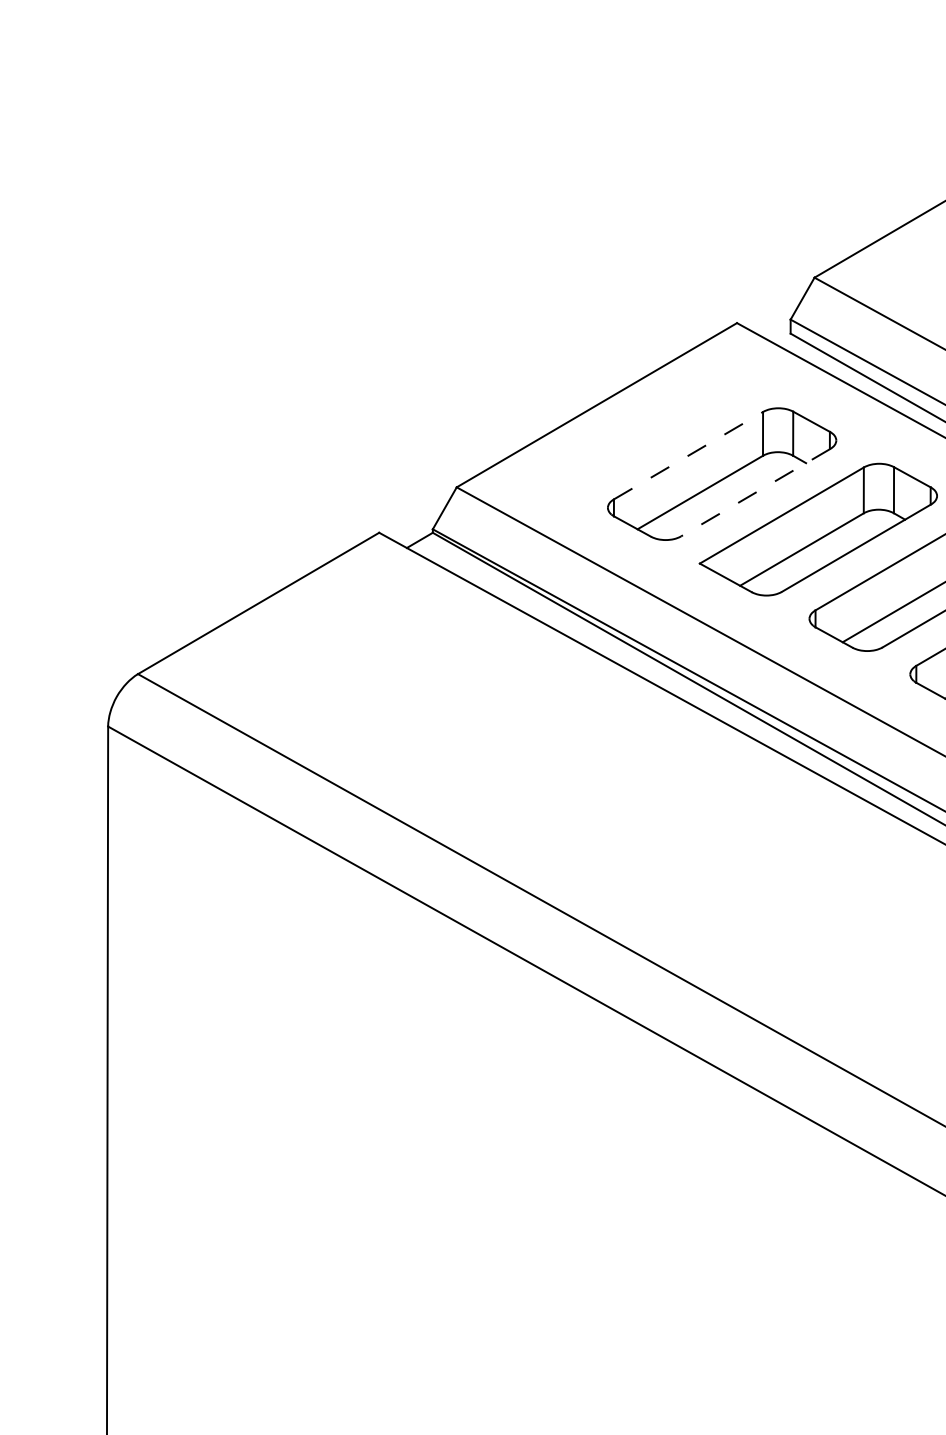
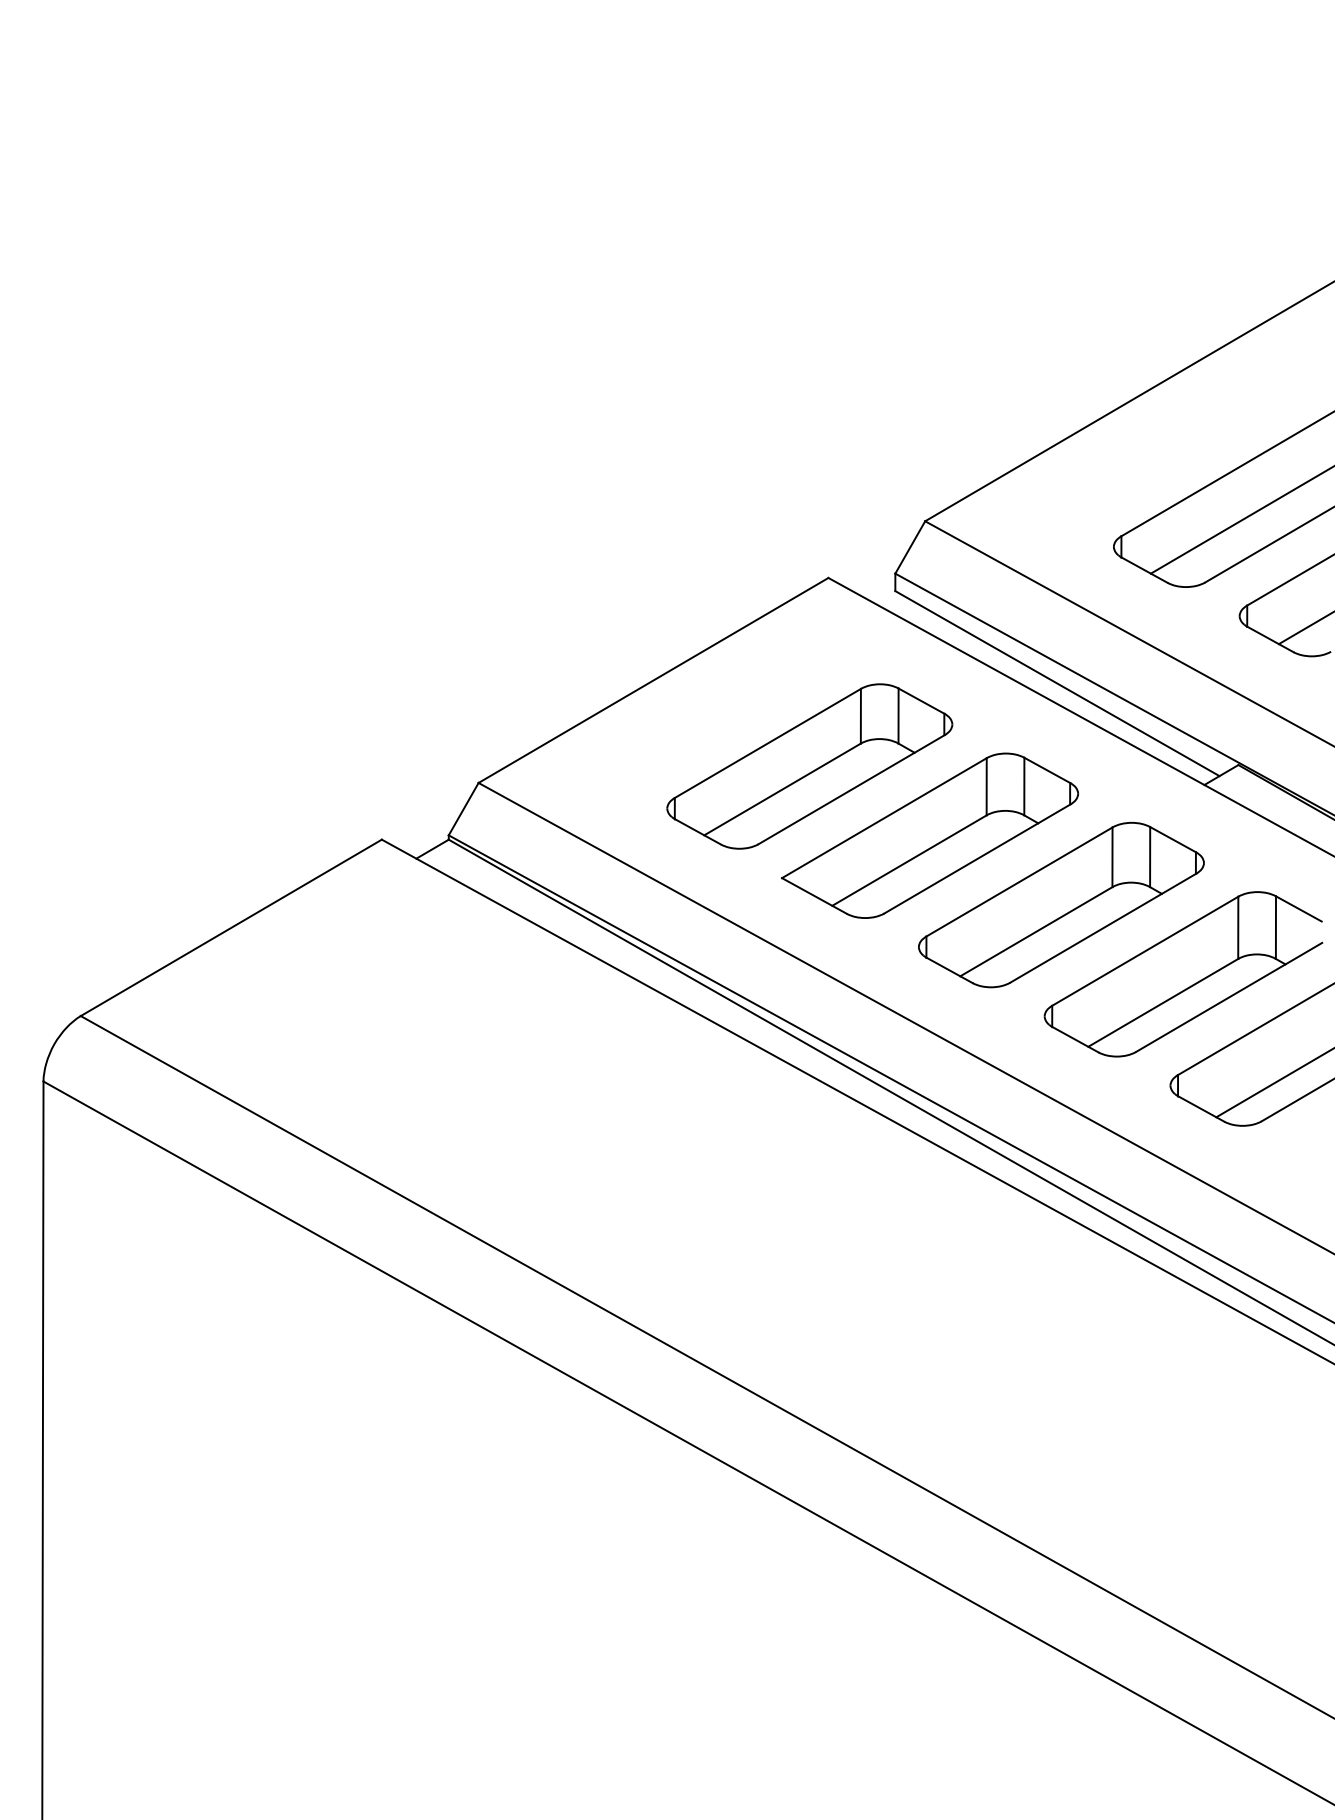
line: (688, 455) -> (767, 743), dashed -> solid
line: (755, 492) -> (851, 789), dashed -> solid

